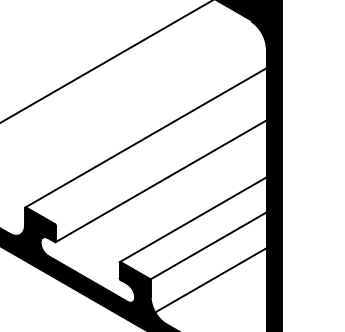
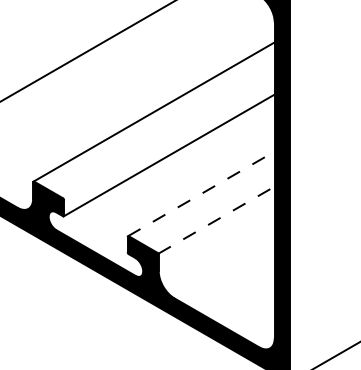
line: (193, 219) -> (201, 193), solid -> dashed
line: (208, 245) -> (216, 219), solid -> dashed
line: (210, 280) -> (218, 254), removed

